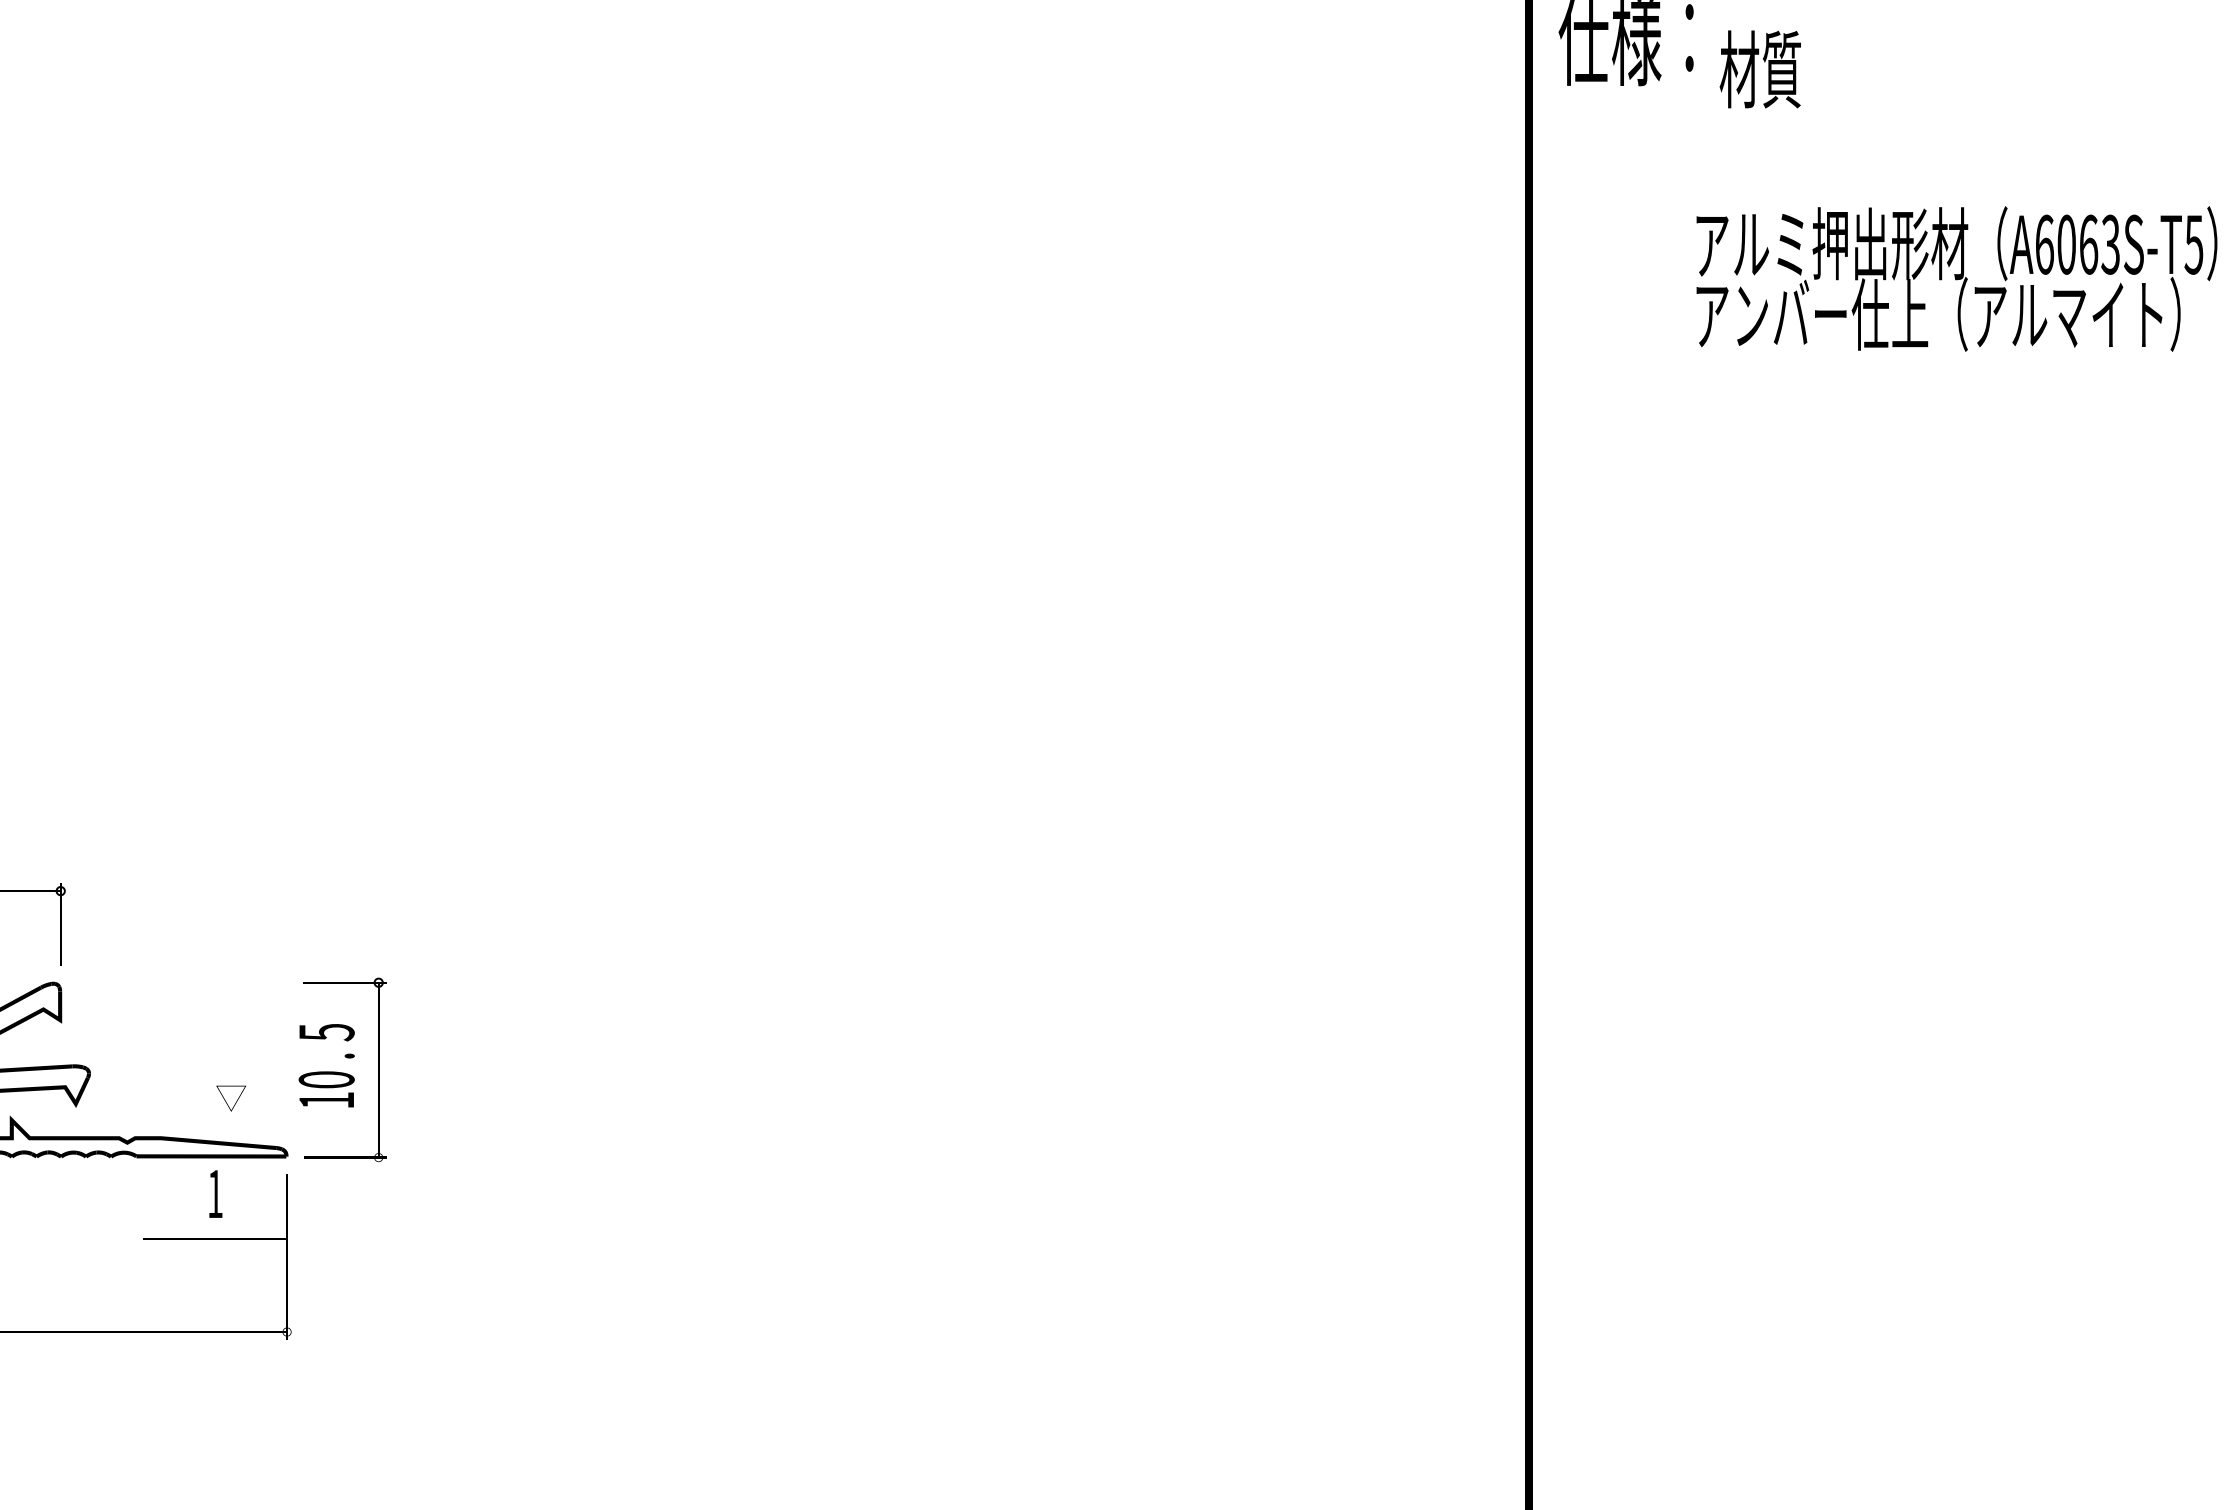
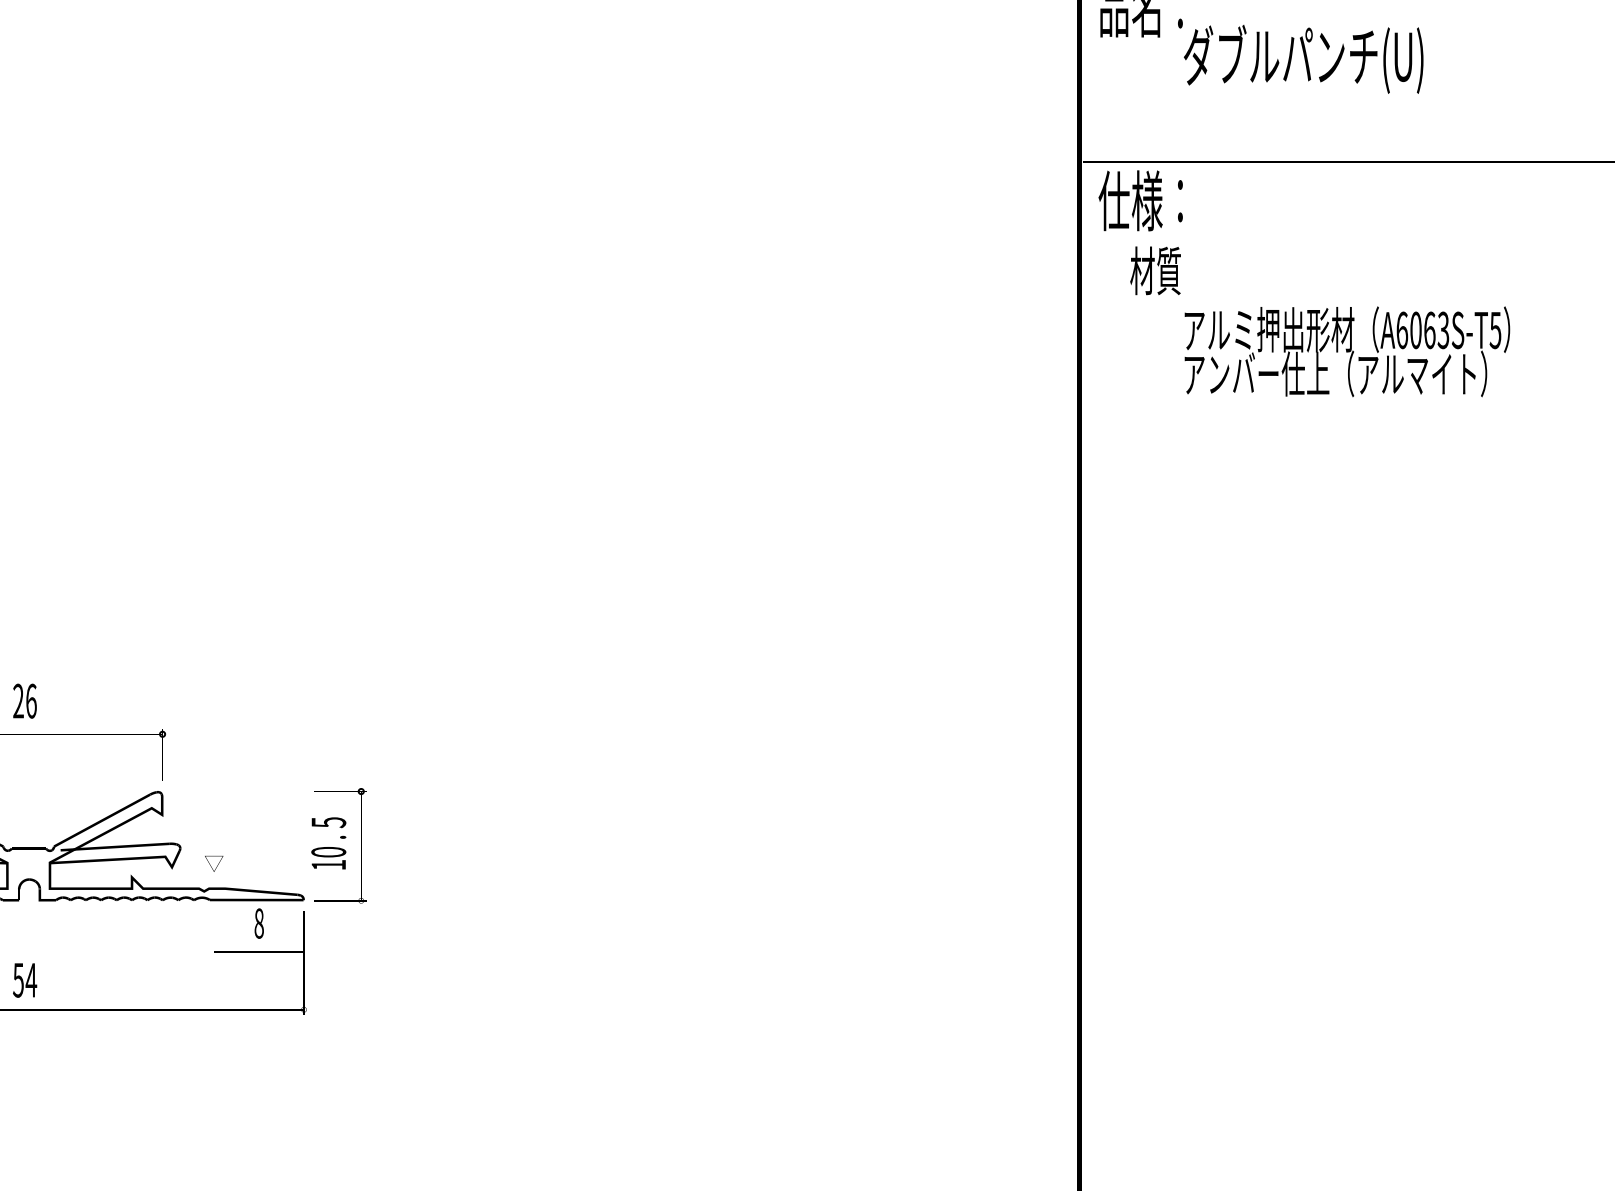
text: (1760, 68) -> (1155, 270), moved
part: (231, 1097) -> (214, 863), moved
text: (214, 1193) -> (258, 923), 1 -> 8

